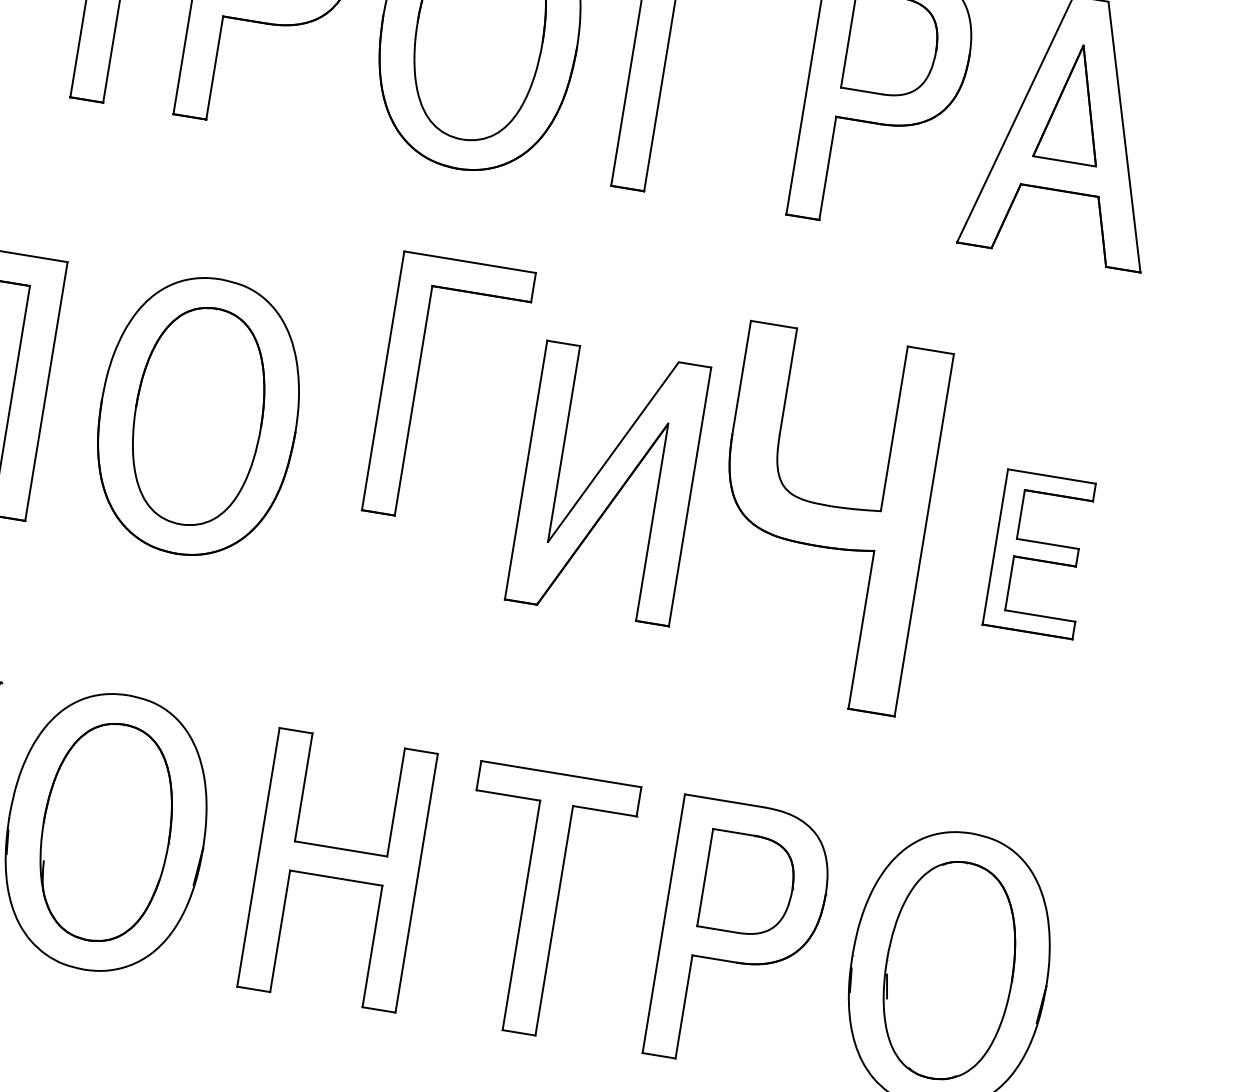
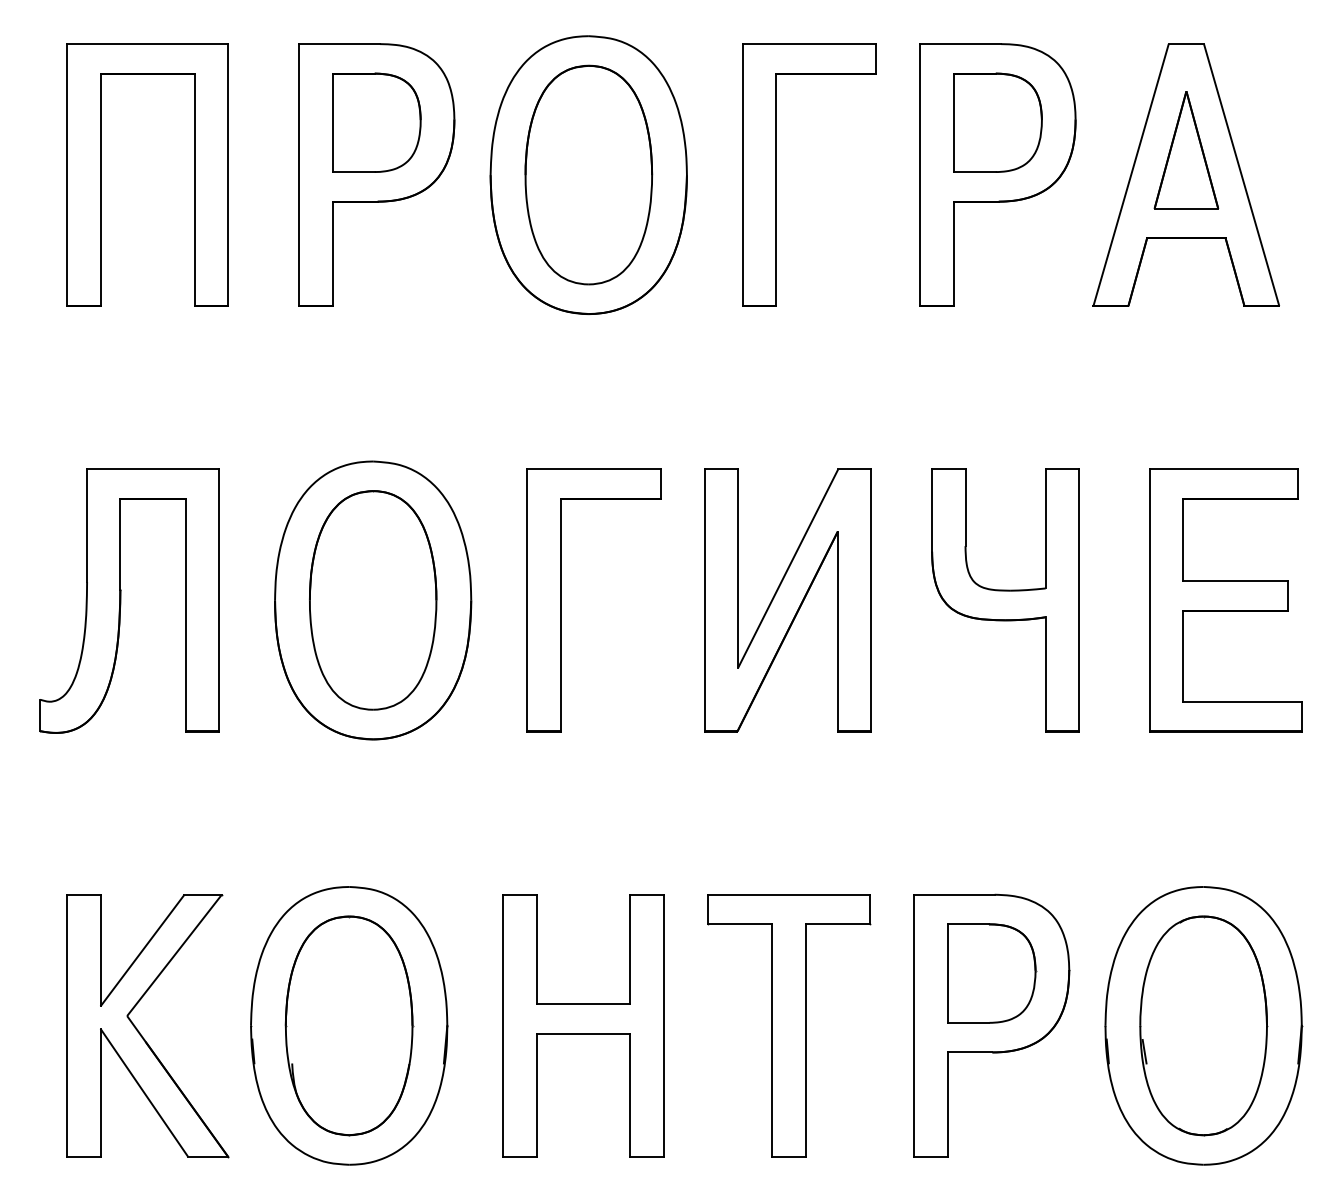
part: (416, 386) -> (561, 600), moved
part: (822, 518) -> (1005, 600), size x0.71
part: (1039, 554) -> (1225, 600), size x1.67

